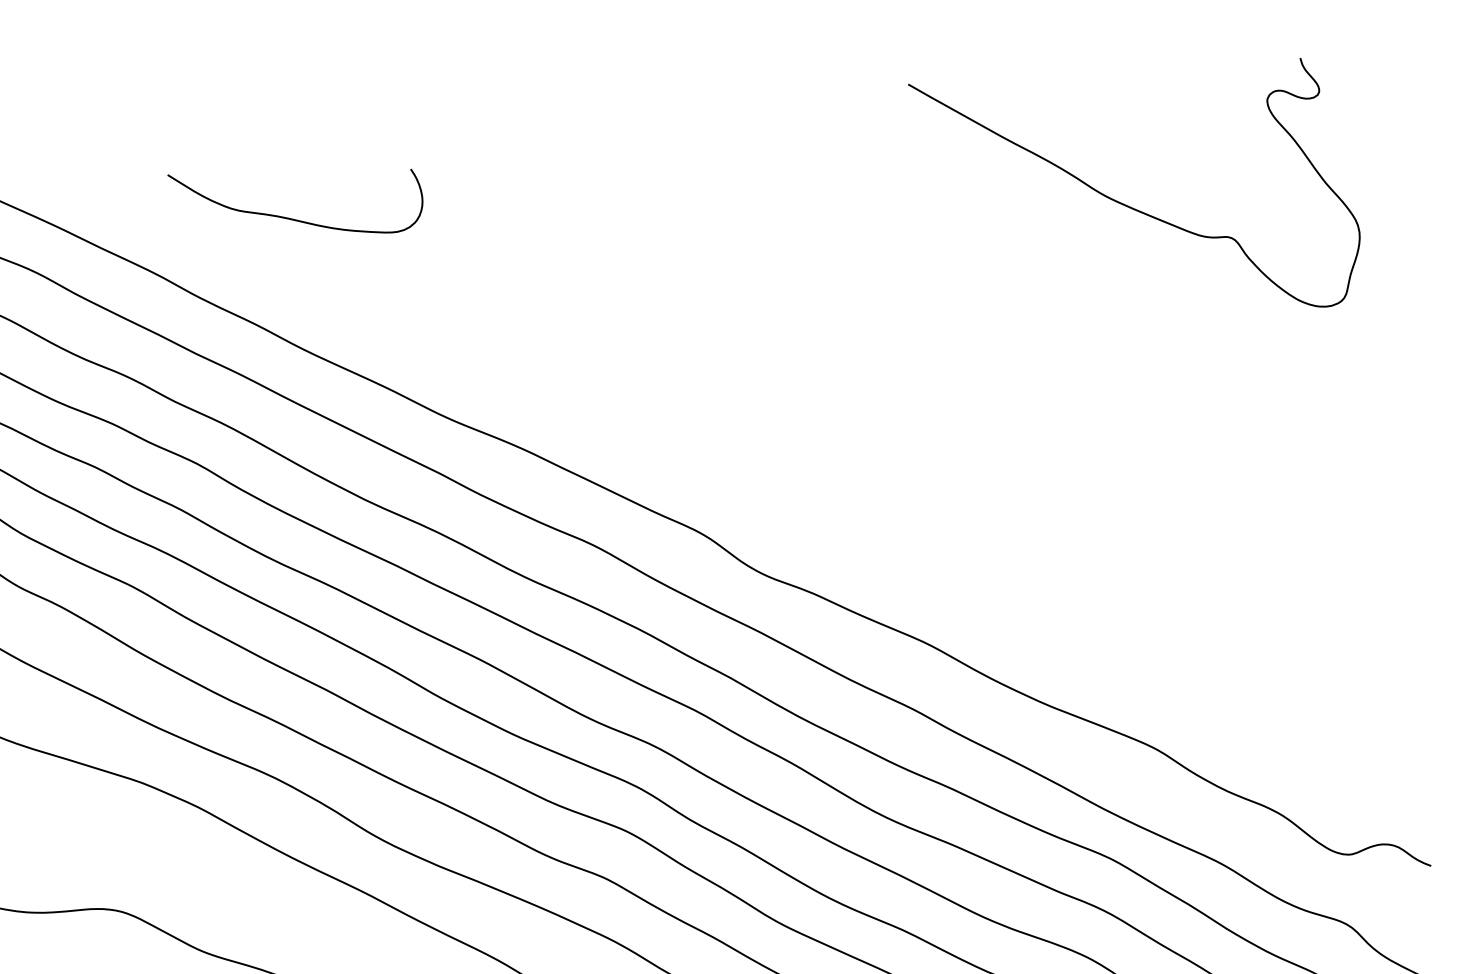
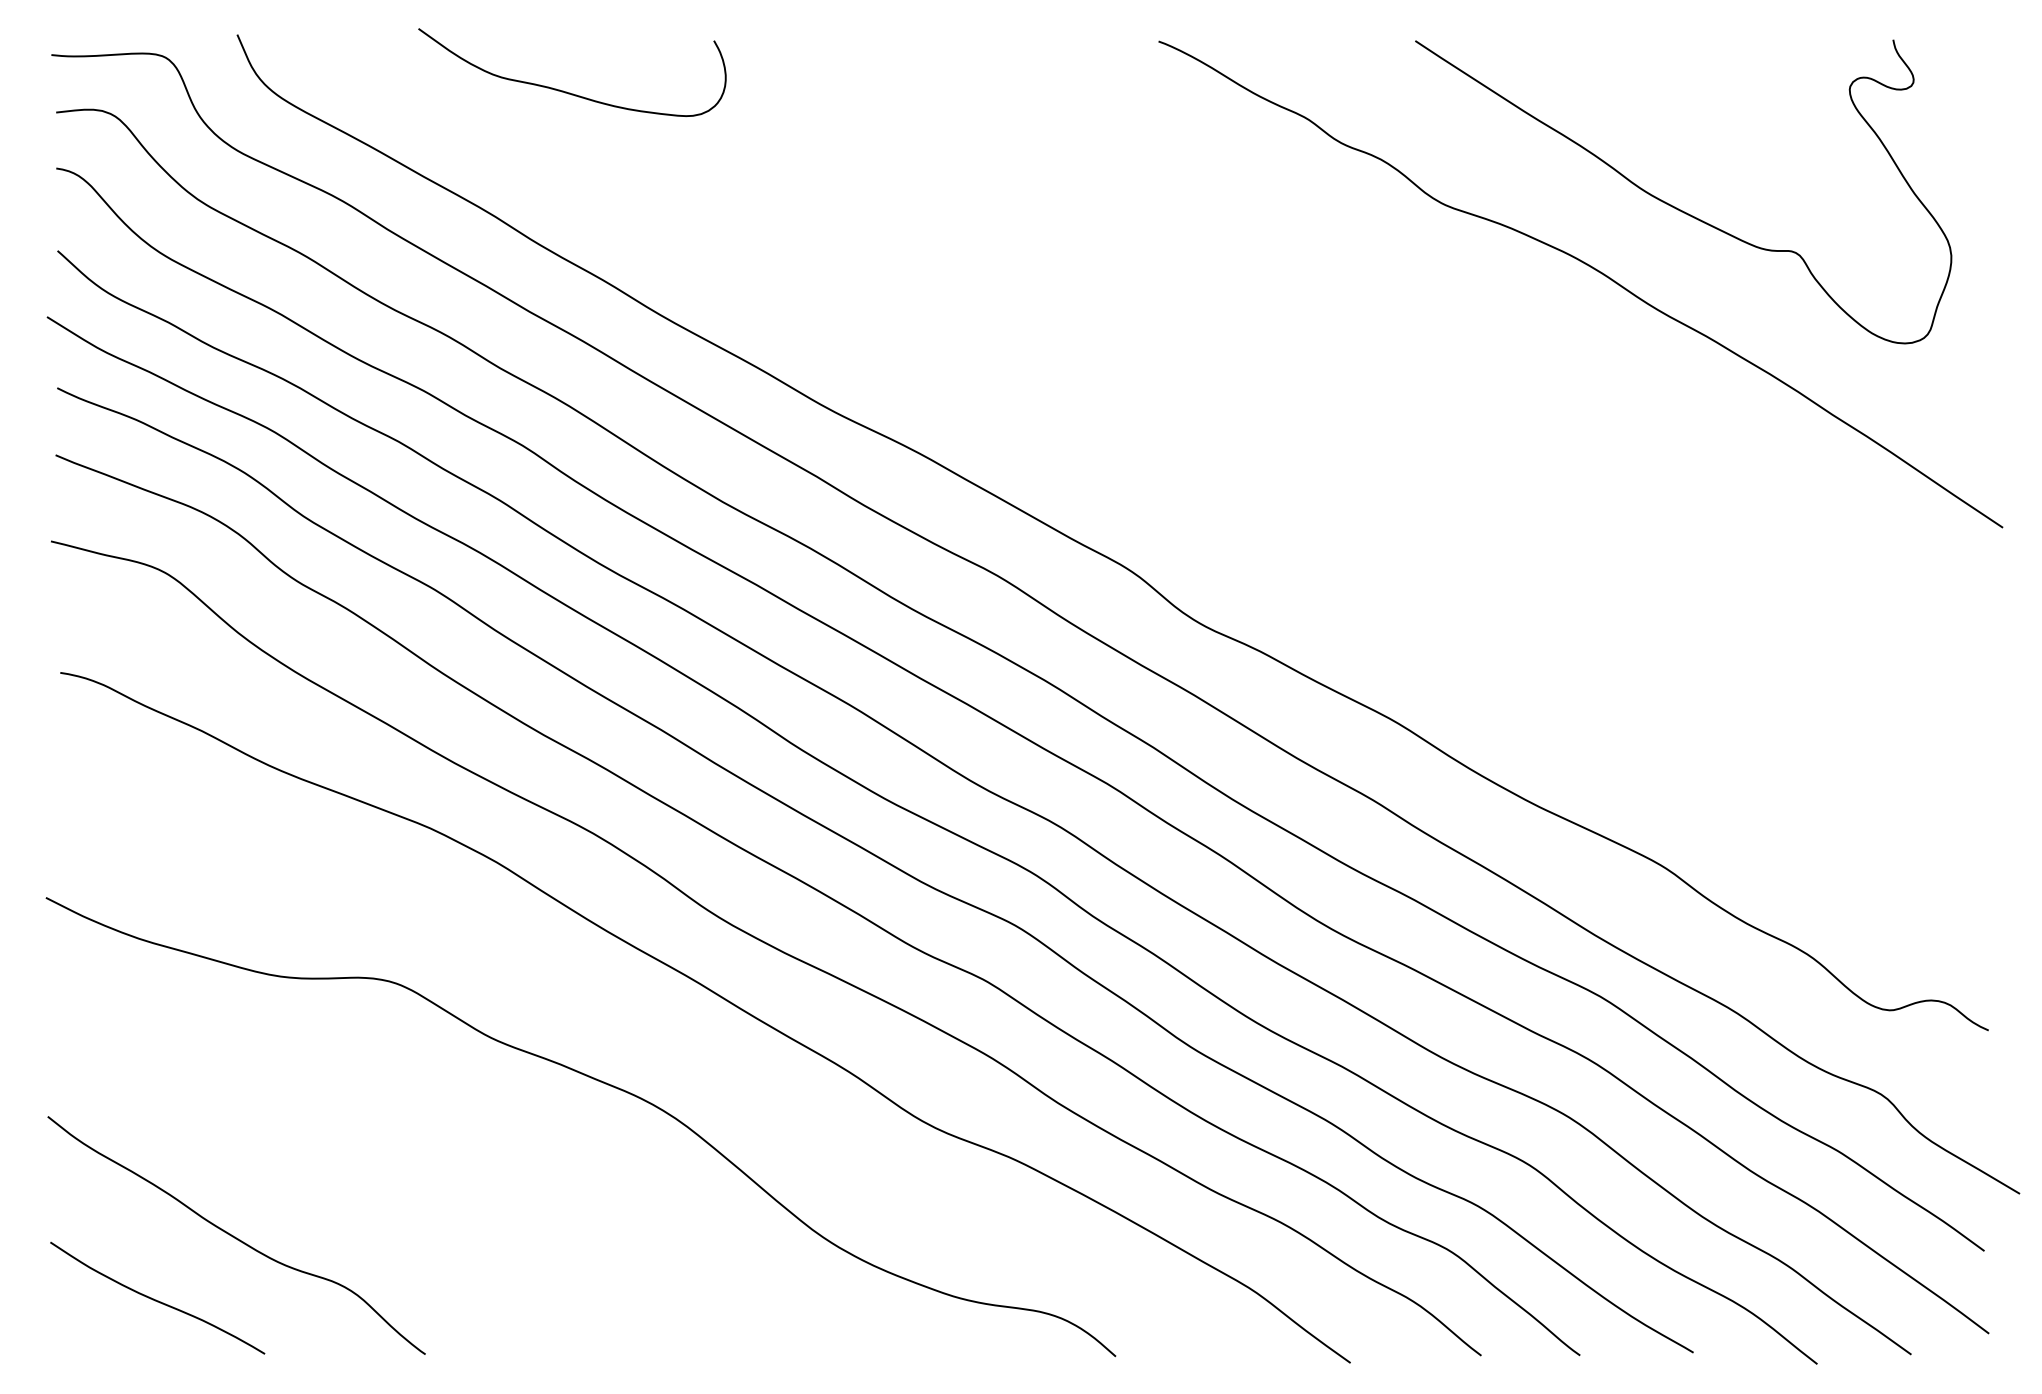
curve: (292, 218) -> (566, 91), moved
curve: (1064, 261) -> (1591, 268), added

